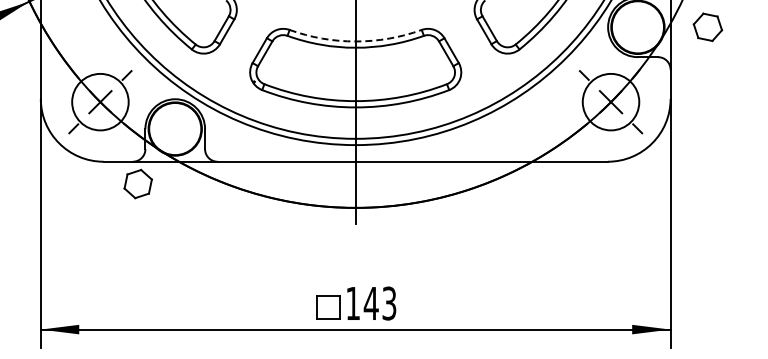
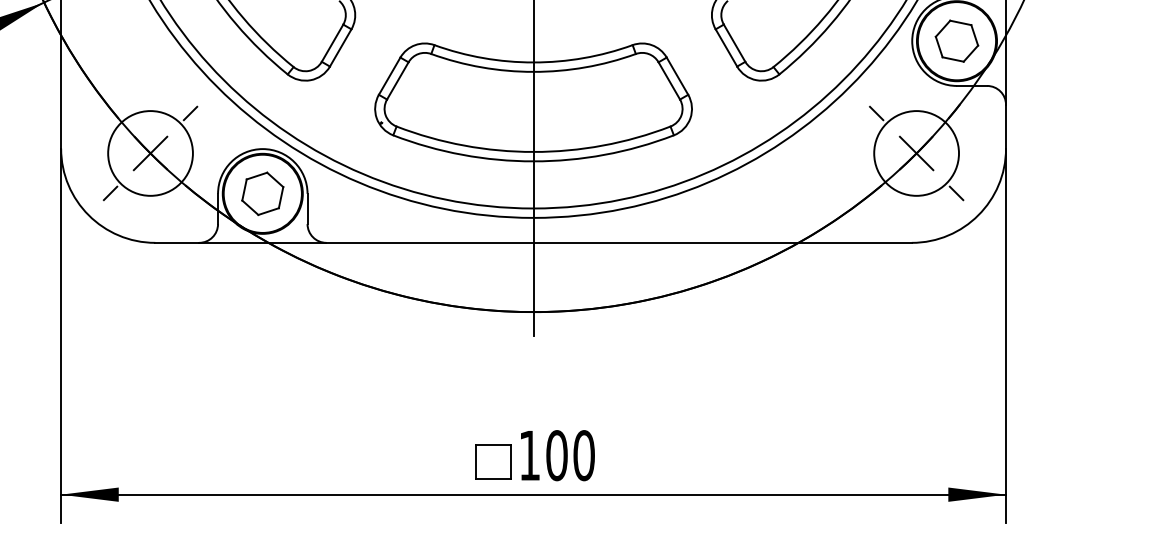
part: (707, 27) -> (956, 41), moved
arc: (355, 41) -> (533, 62), dashed -> solid
part: (137, 183) -> (261, 192), moved
text: (379, 303) -> (569, 455), 143 -> 100

